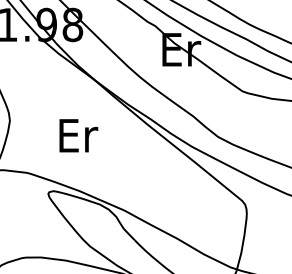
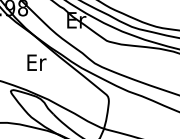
text: (77, 135) -> (36, 62), moved

